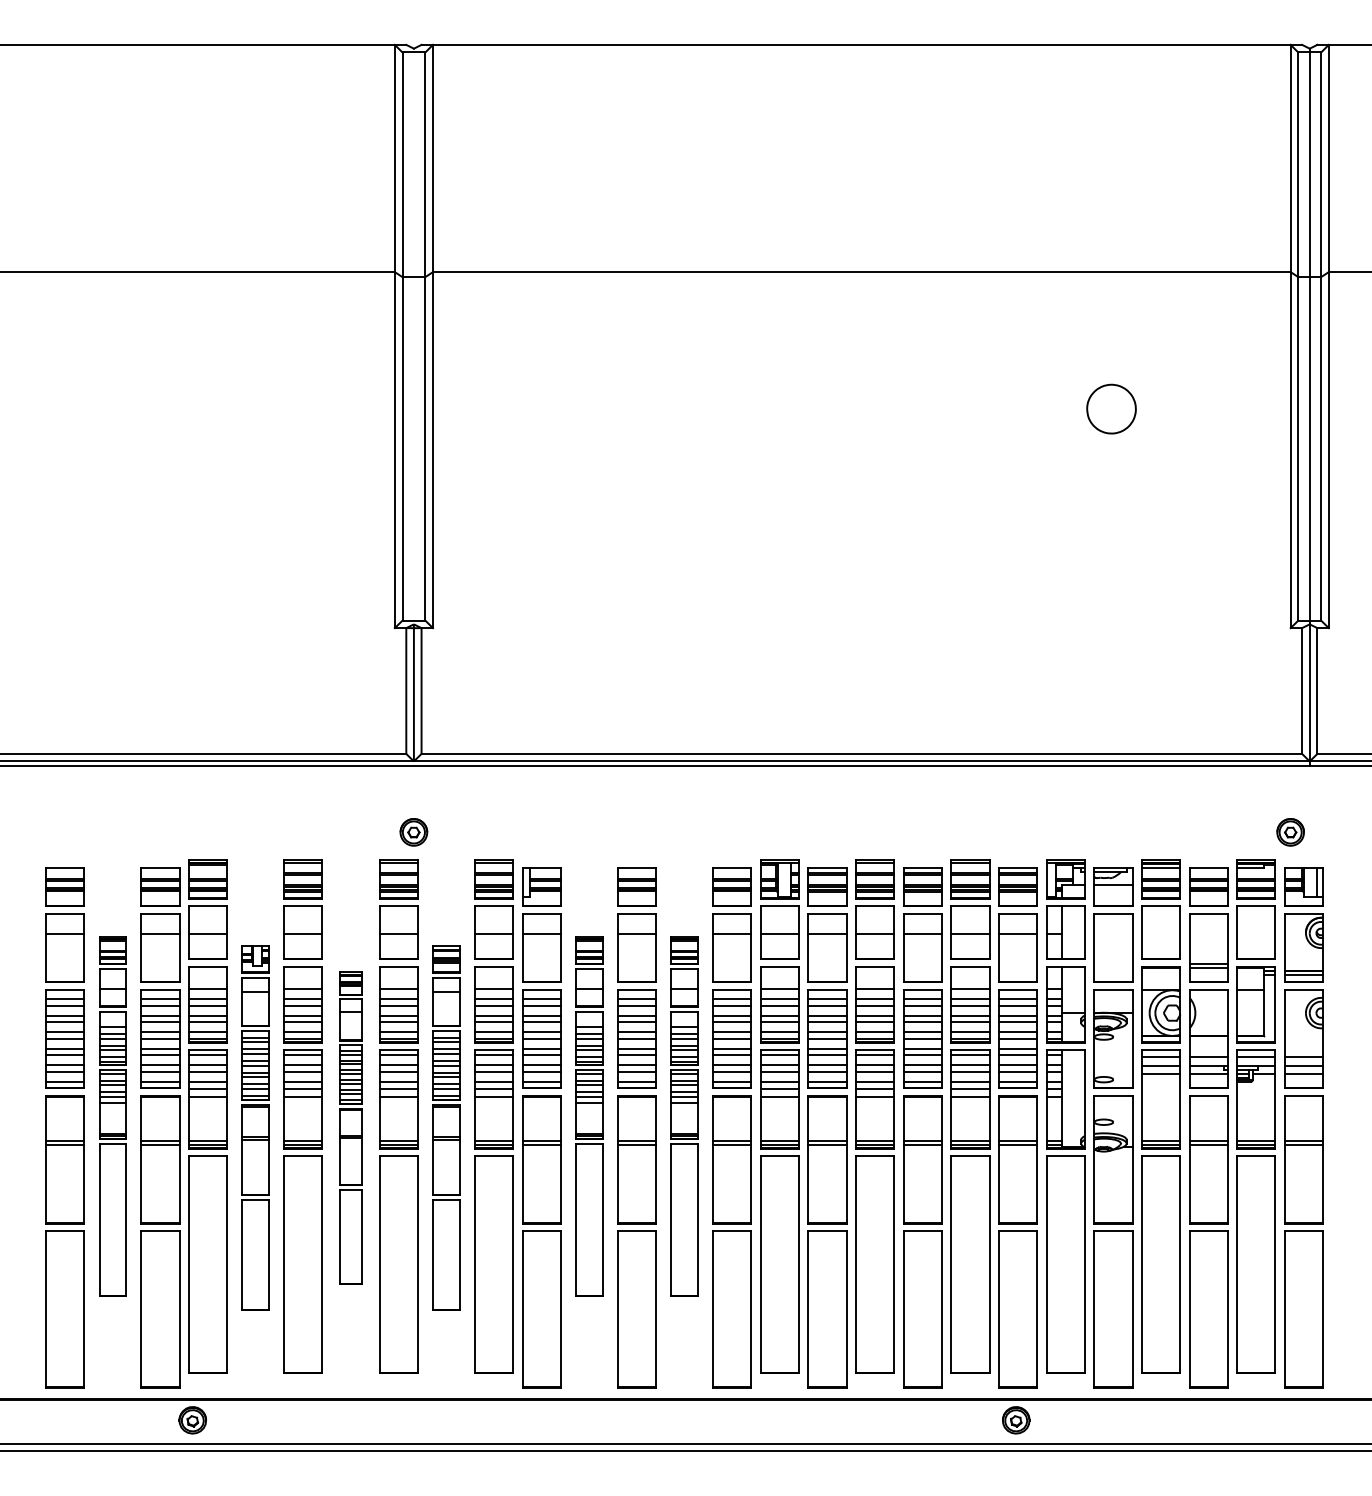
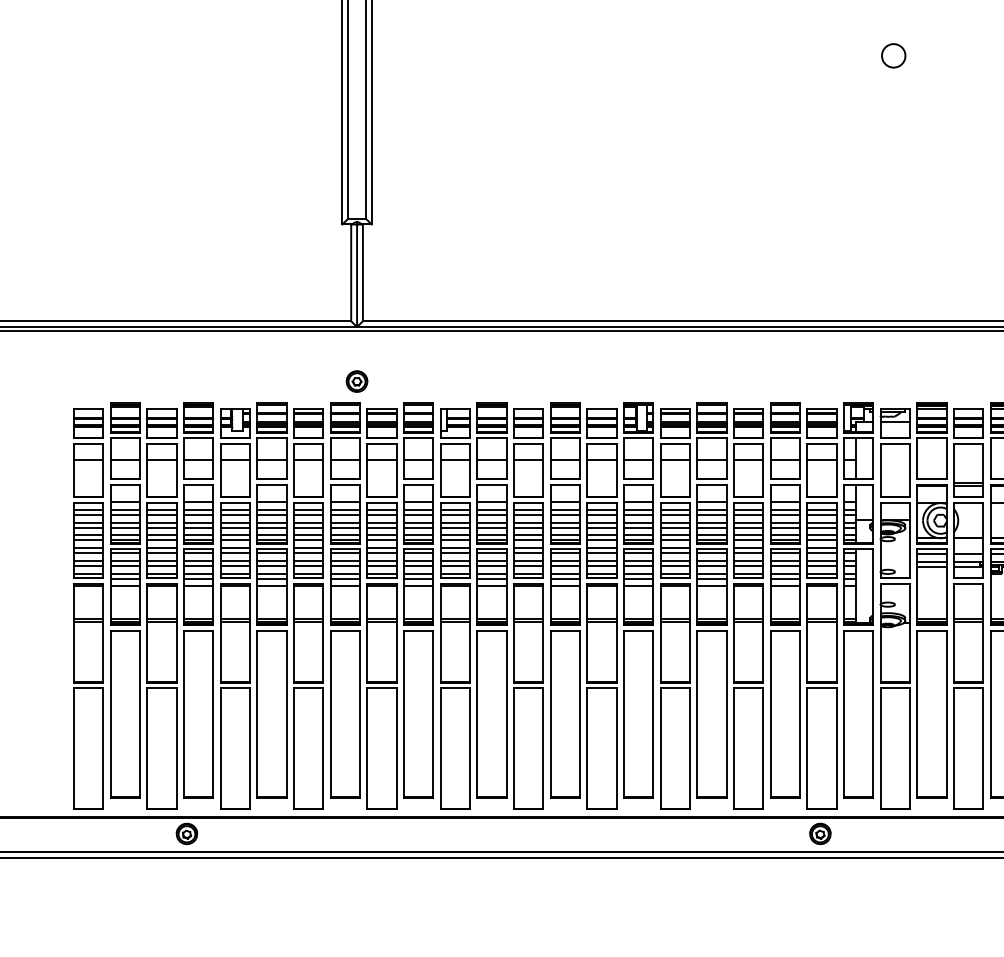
part: (1111, 408) -> (893, 55), size x0.62
part: (112, 1116) -> (125, 600), size x1.43
part: (588, 1116) -> (491, 600), size x1.43
part: (684, 1116) -> (565, 600), size x1.43
part: (255, 1127) -> (235, 608), size x1.43
part: (350, 1127) -> (308, 608), size x1.67
part: (445, 1127) -> (381, 608), size x1.43

